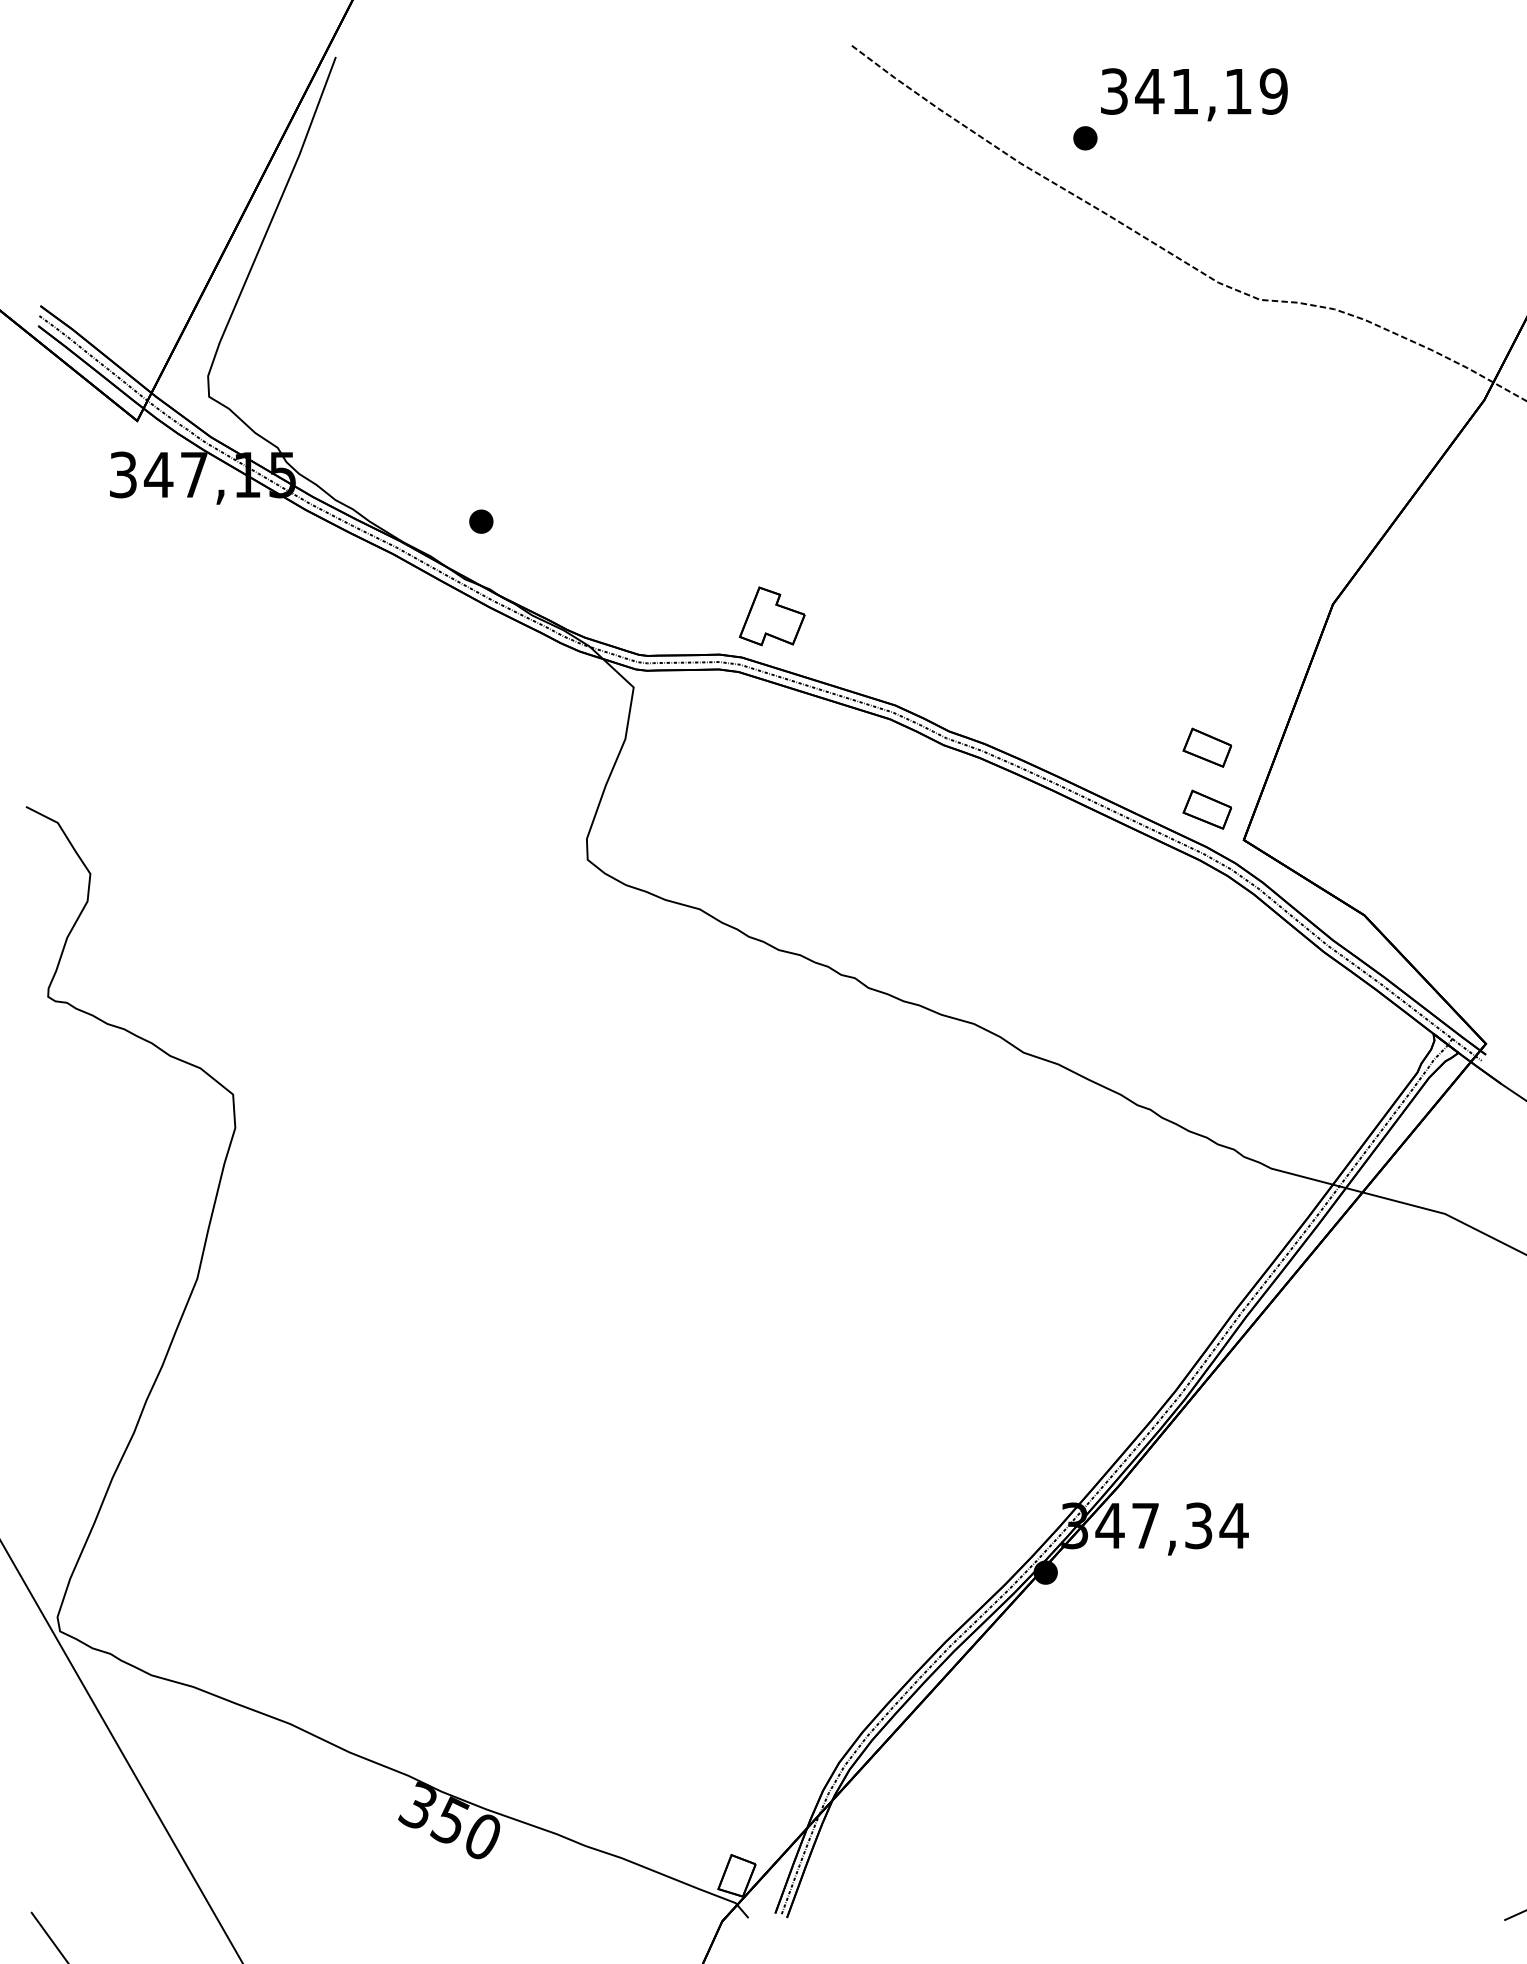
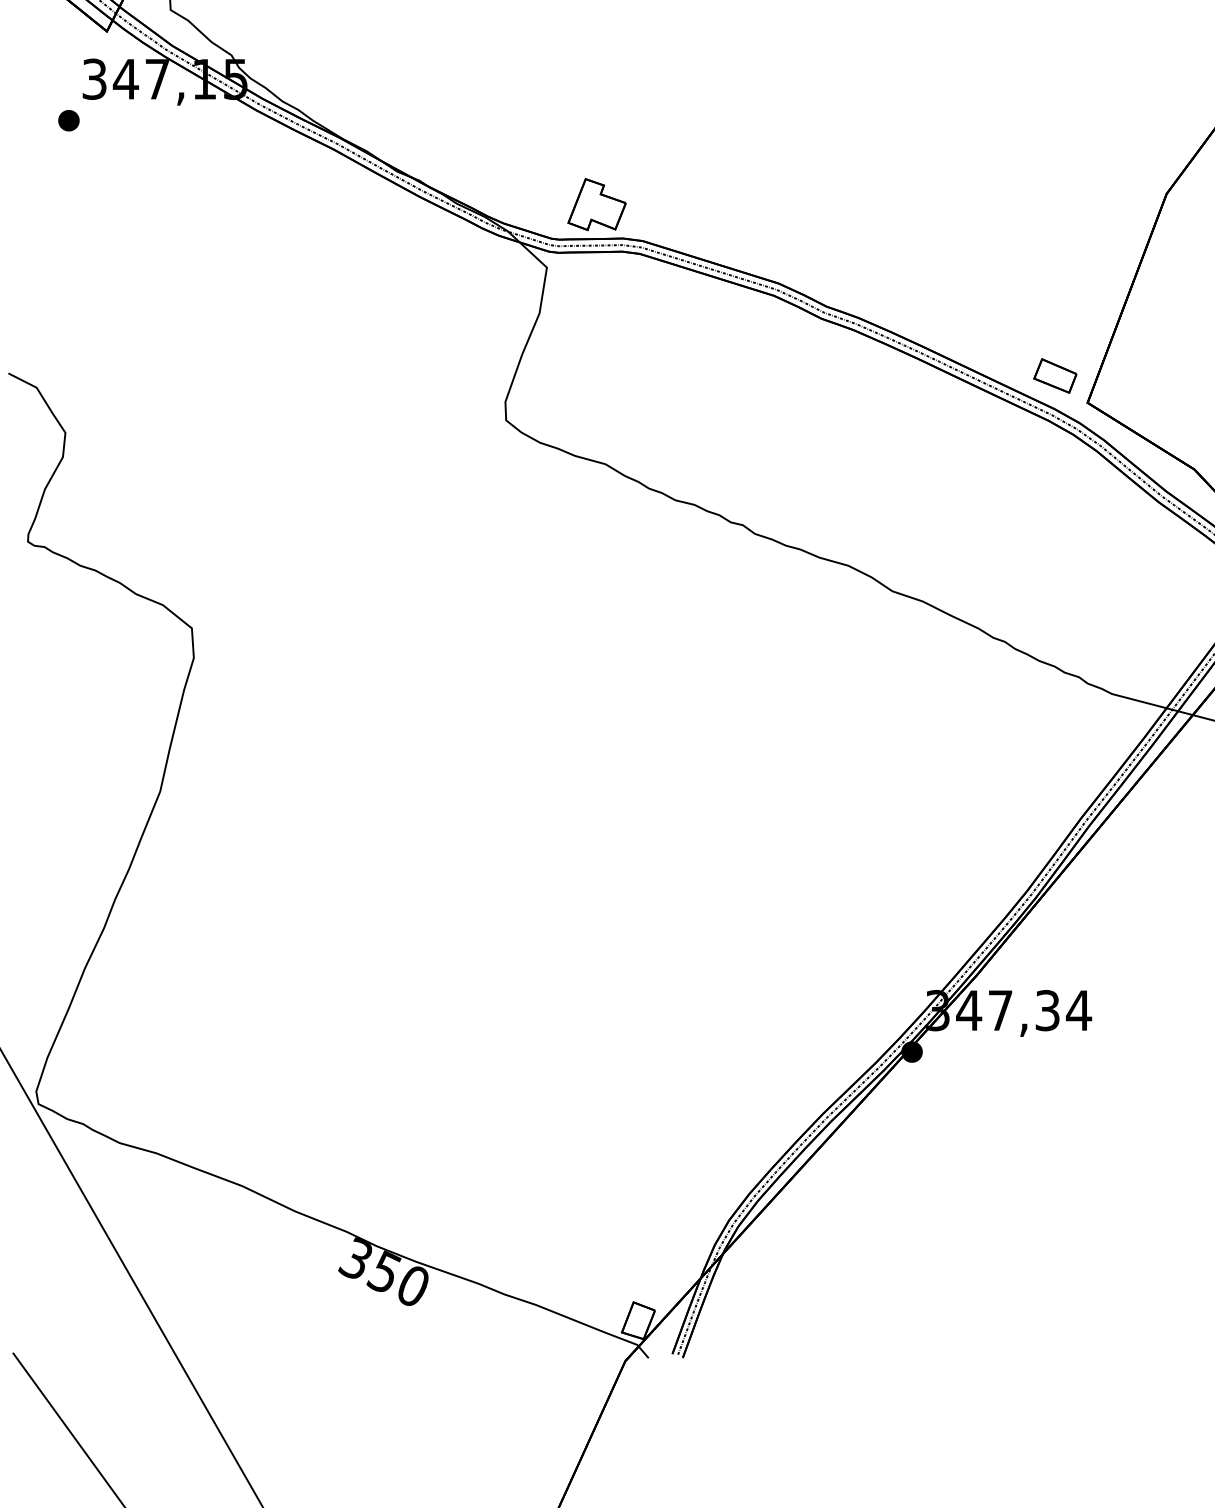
part: (481, 521) -> (69, 120), moved
part: (772, 616) -> (597, 204), moved
part: (1207, 747) -> (1055, 320), removed

